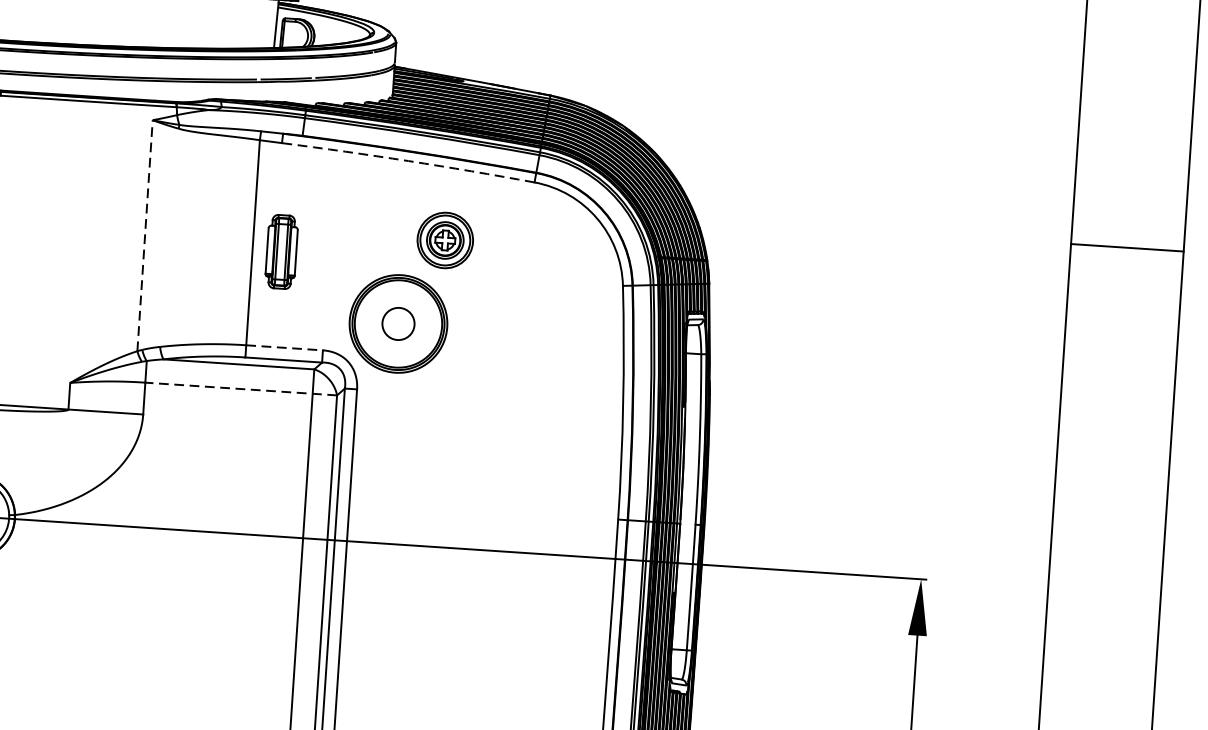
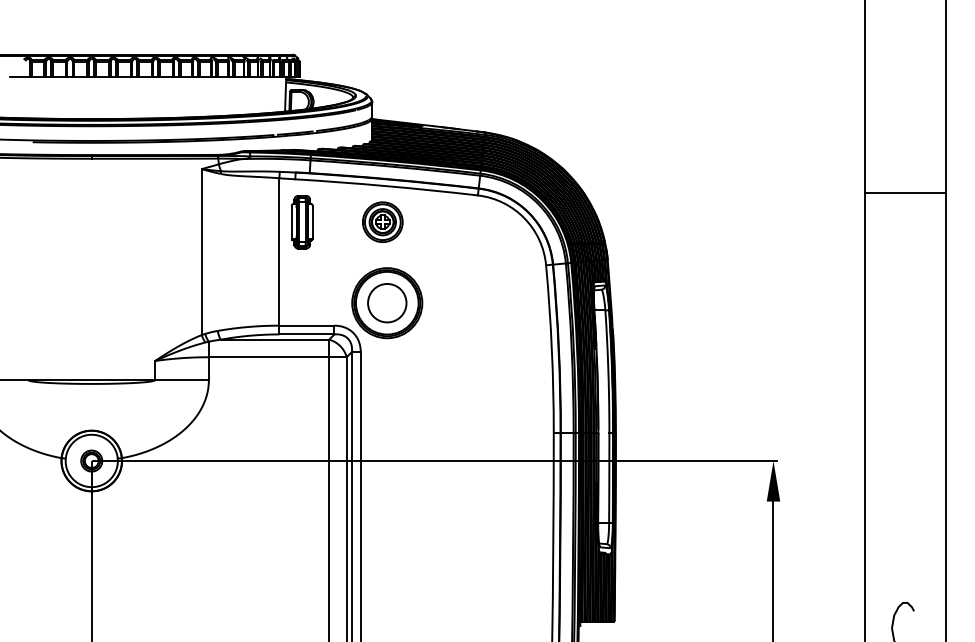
arc: (408, 161) -> (386, 186), dashed -> solid
line: (144, 234) -> (201, 251), dashed -> solid
part: (444, 239) -> (382, 221), moved
line: (1126, 248) -> (904, 193), moved
part: (281, 252) -> (302, 222), moved
circle: (398, 323) -> (387, 302), size x1.67
line: (284, 347) -> (306, 325), dashed -> solid
line: (240, 389) -> (277, 357), dashed -> solid

